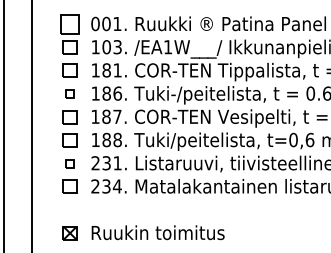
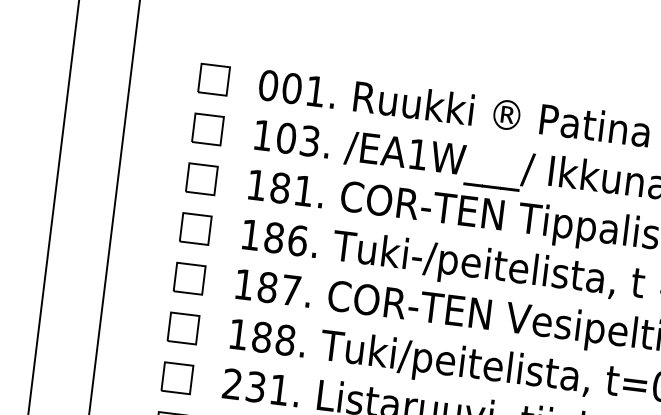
part: (69, 24) -> (212, 79), size x0.71
part: (69, 93) -> (194, 227), size x1.67
part: (69, 163) -> (176, 377), size x1.67

